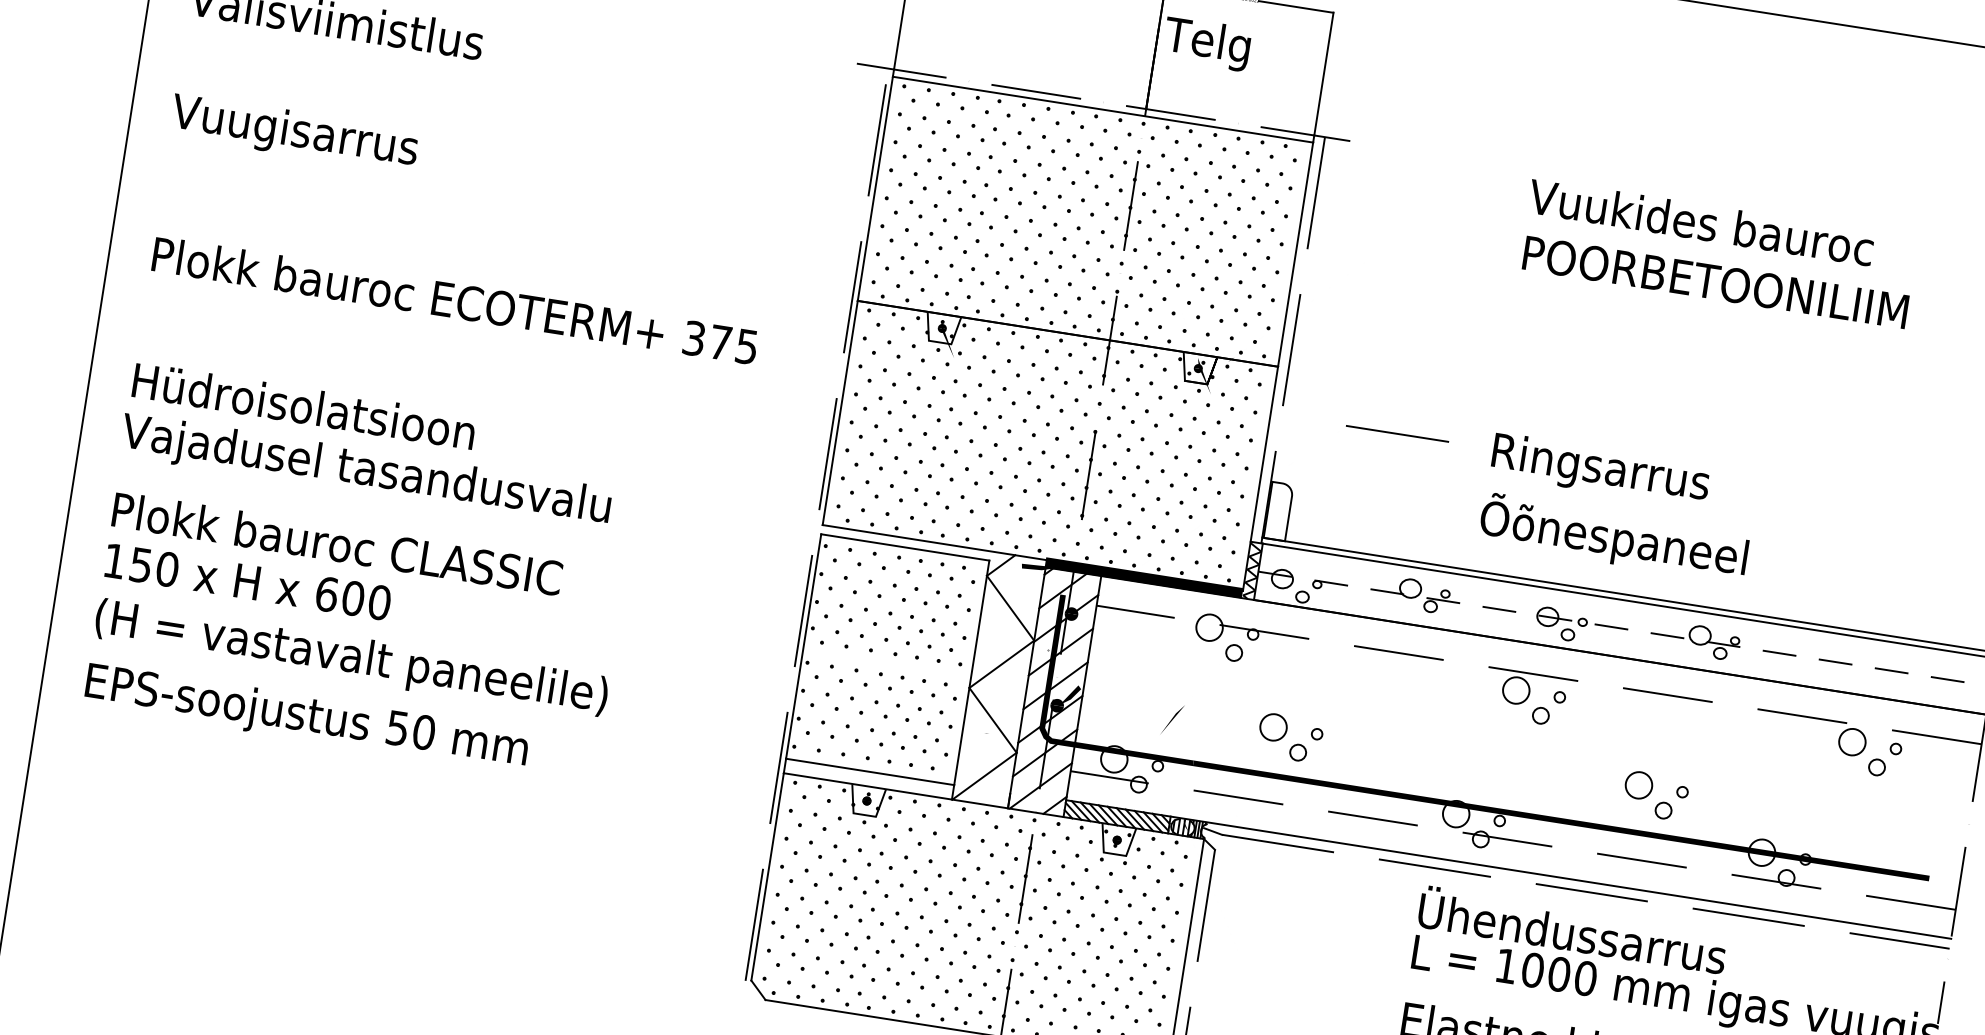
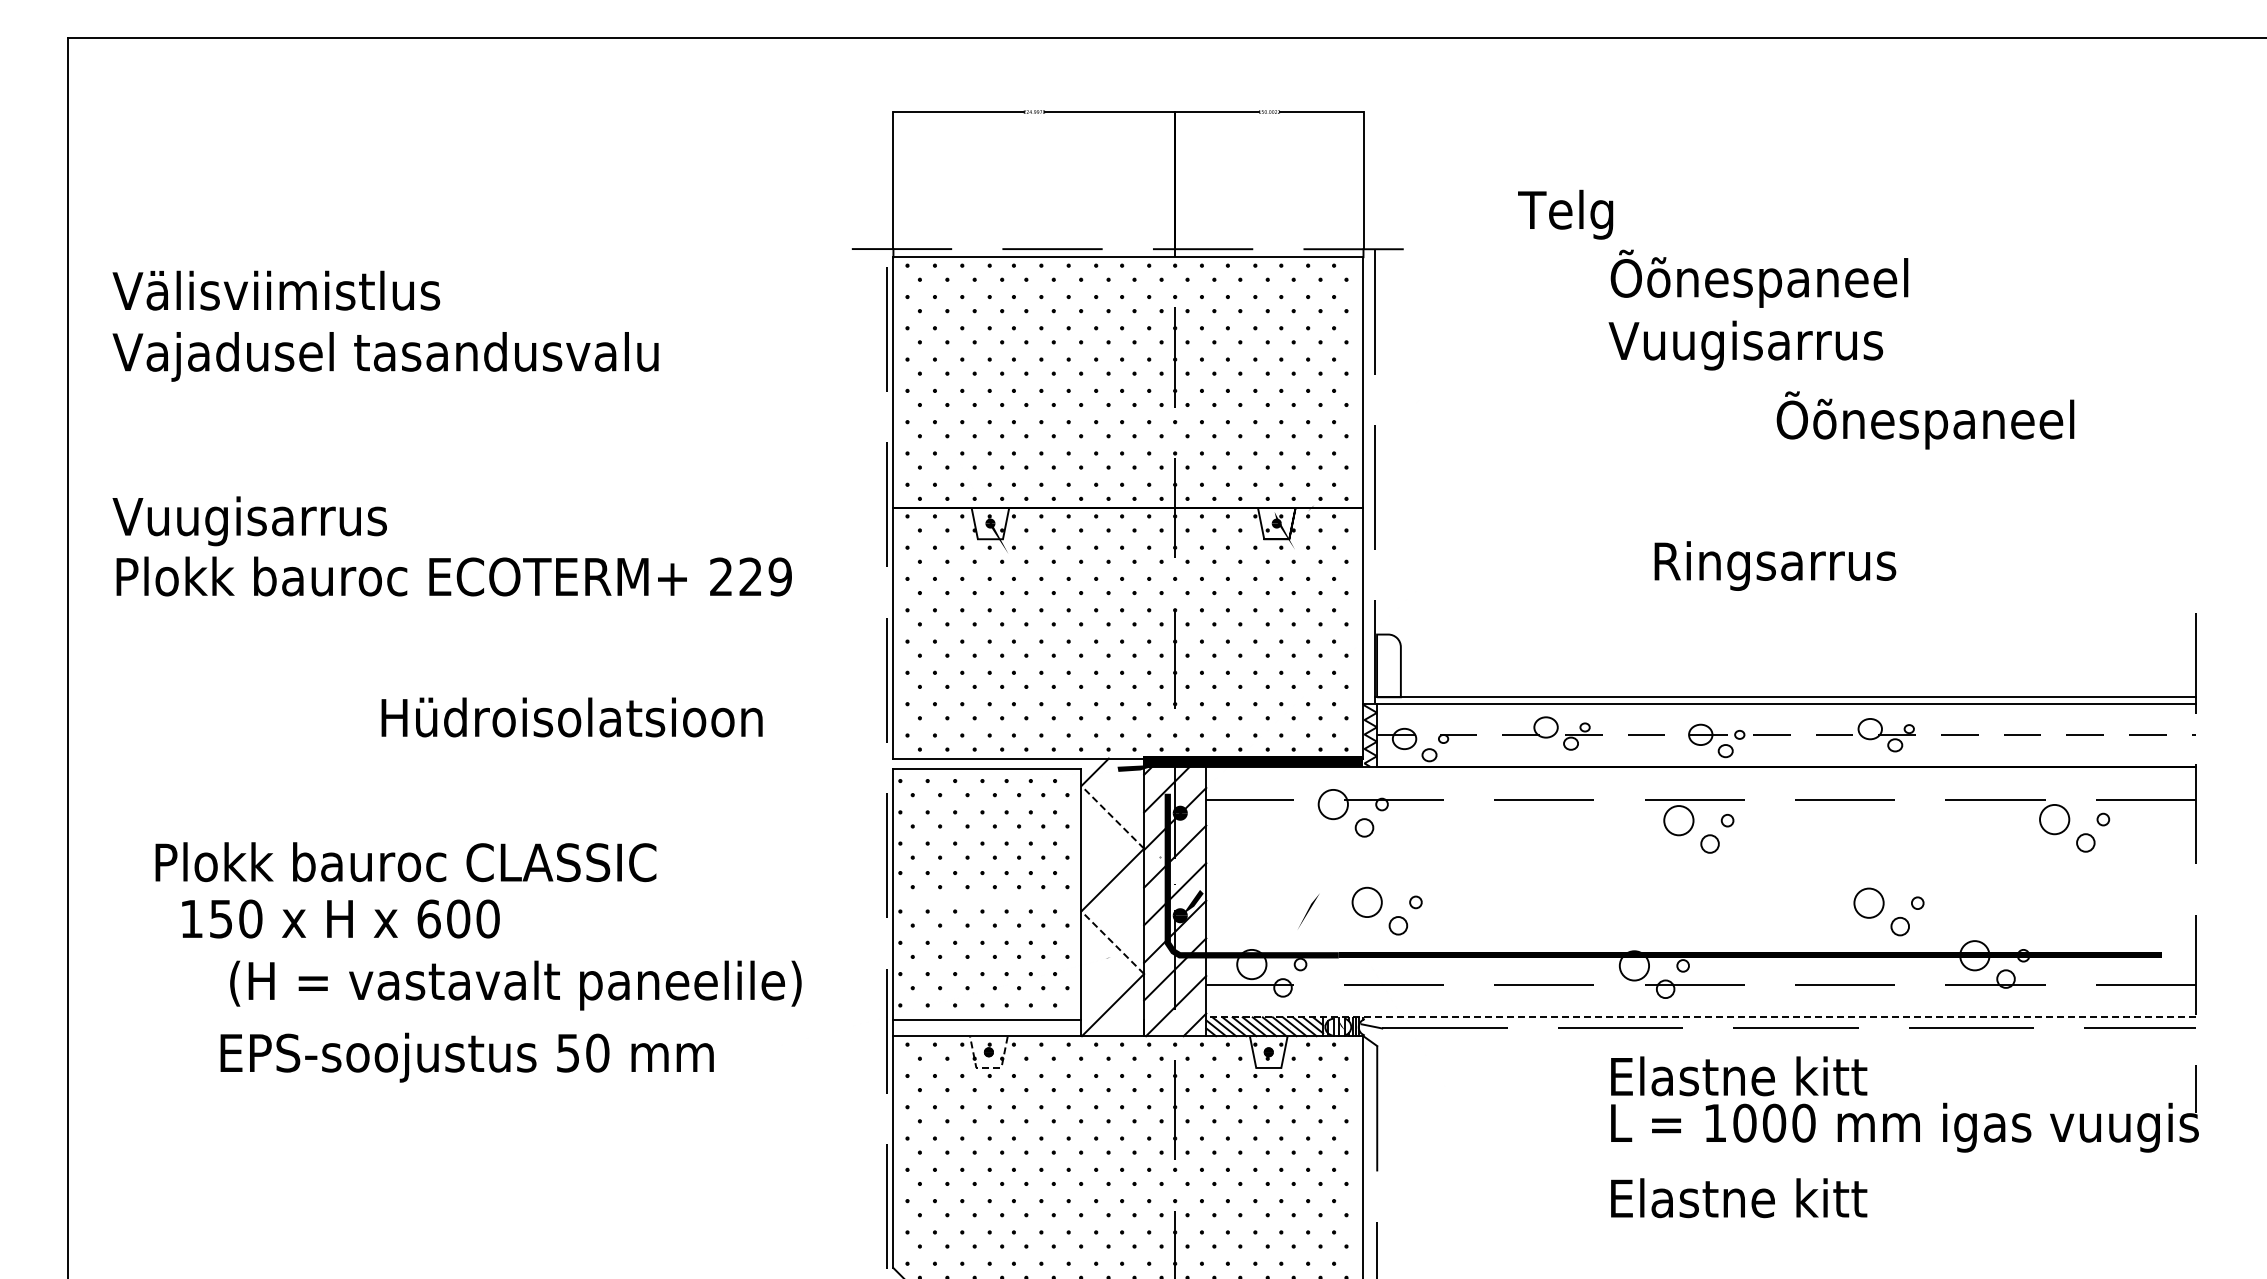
text: (1206, 43) -> (1565, 214), moved
text: (294, 133) -> (249, 521), moved
text: (1700, 222) -> (1800, 278), Vuukides bauroc -> Õõnespaneel
text: (1713, 286) -> (1824, 345), POORBETOONILIIM -> Vuugisarrus
text: (720, 342) -> (750, 576), 375 -> 229
text: (303, 406) -> (571, 717), moved
line: (1396, 433) -> (1504, 560), removed
text: (1600, 470) -> (1775, 565), moved
text: (365, 471) -> (385, 356), moved
text: (1614, 538) -> (1925, 420), moved
text: (337, 544) -> (405, 862), moved
text: (247, 581) -> (340, 918), moved
line: (1010, 608) -> (1112, 817), solid -> dashed
text: (351, 659) -> (515, 985), moved
text: (306, 717) -> (466, 1057), moved
line: (992, 720) -> (1112, 942), solid -> dashed
part: (1289, 737) -> (1386, 910), moved
part: (1655, 795) -> (1888, 911), moved
line: (864, 814) -> (988, 1067), solid -> dashed
line: (1508, 869) -> (1701, 1017), solid -> dashed
text: (1572, 930) -> (1781, 1072), Ühendussarrus -> Elastne kitt

